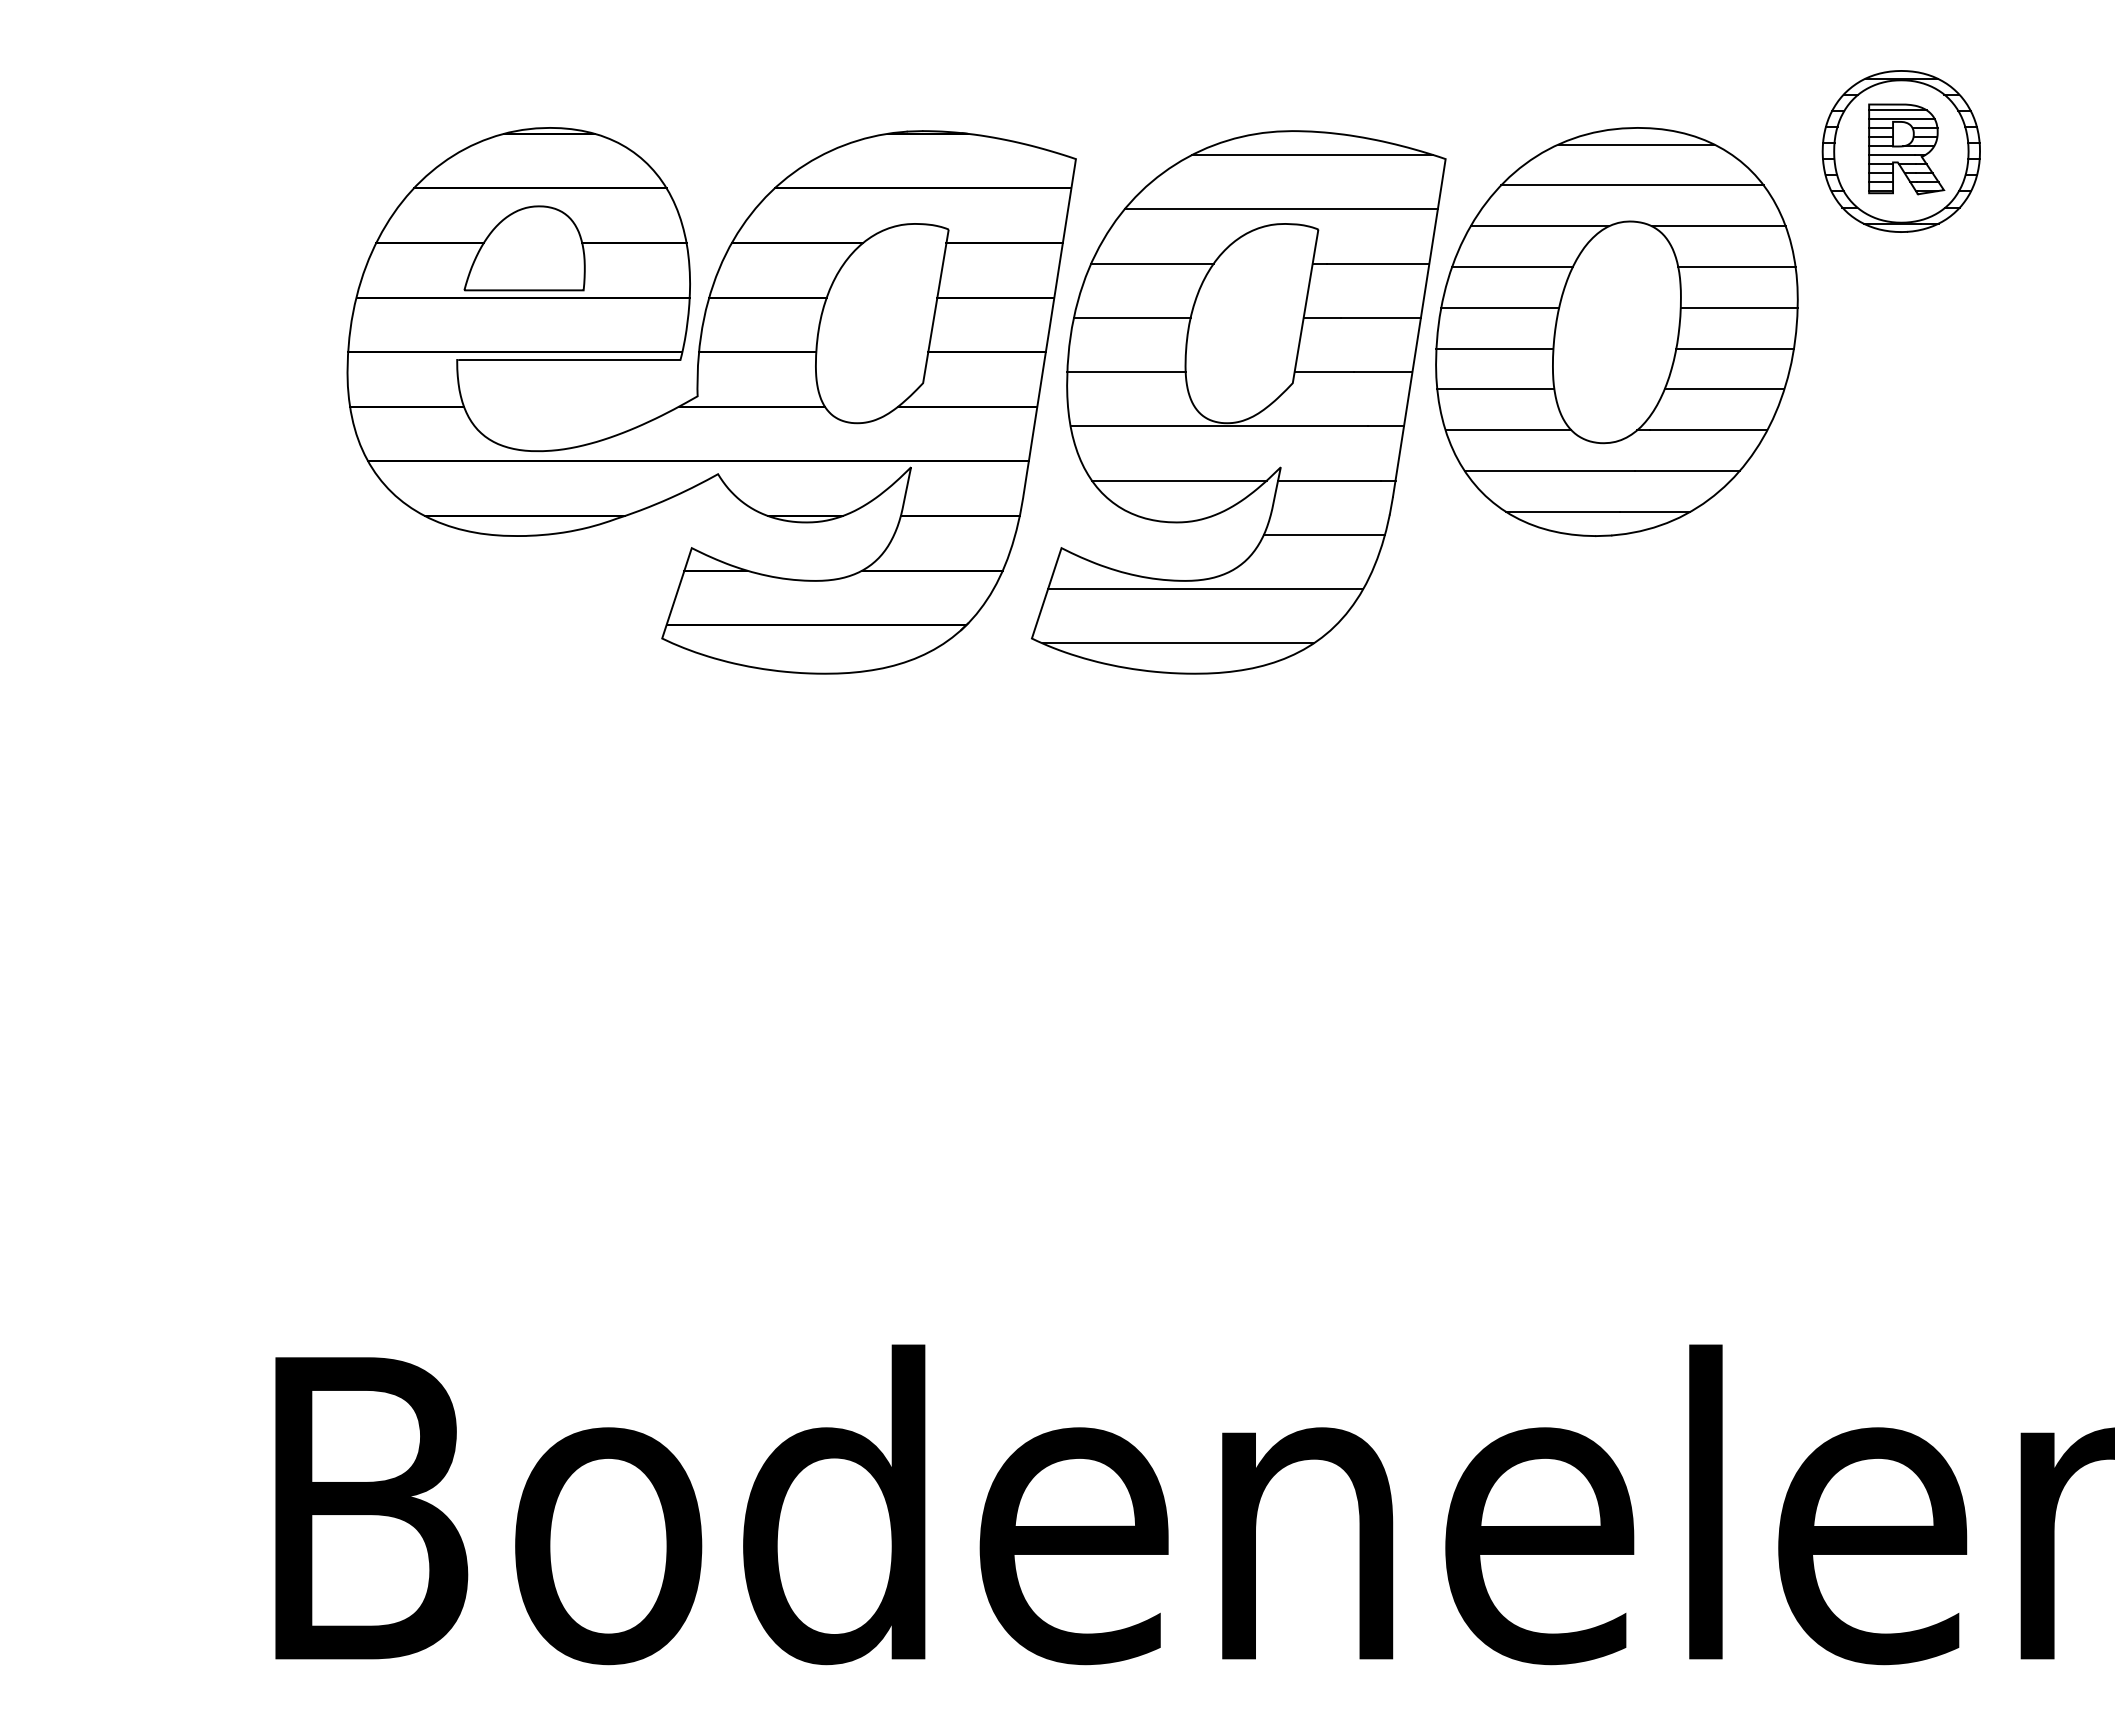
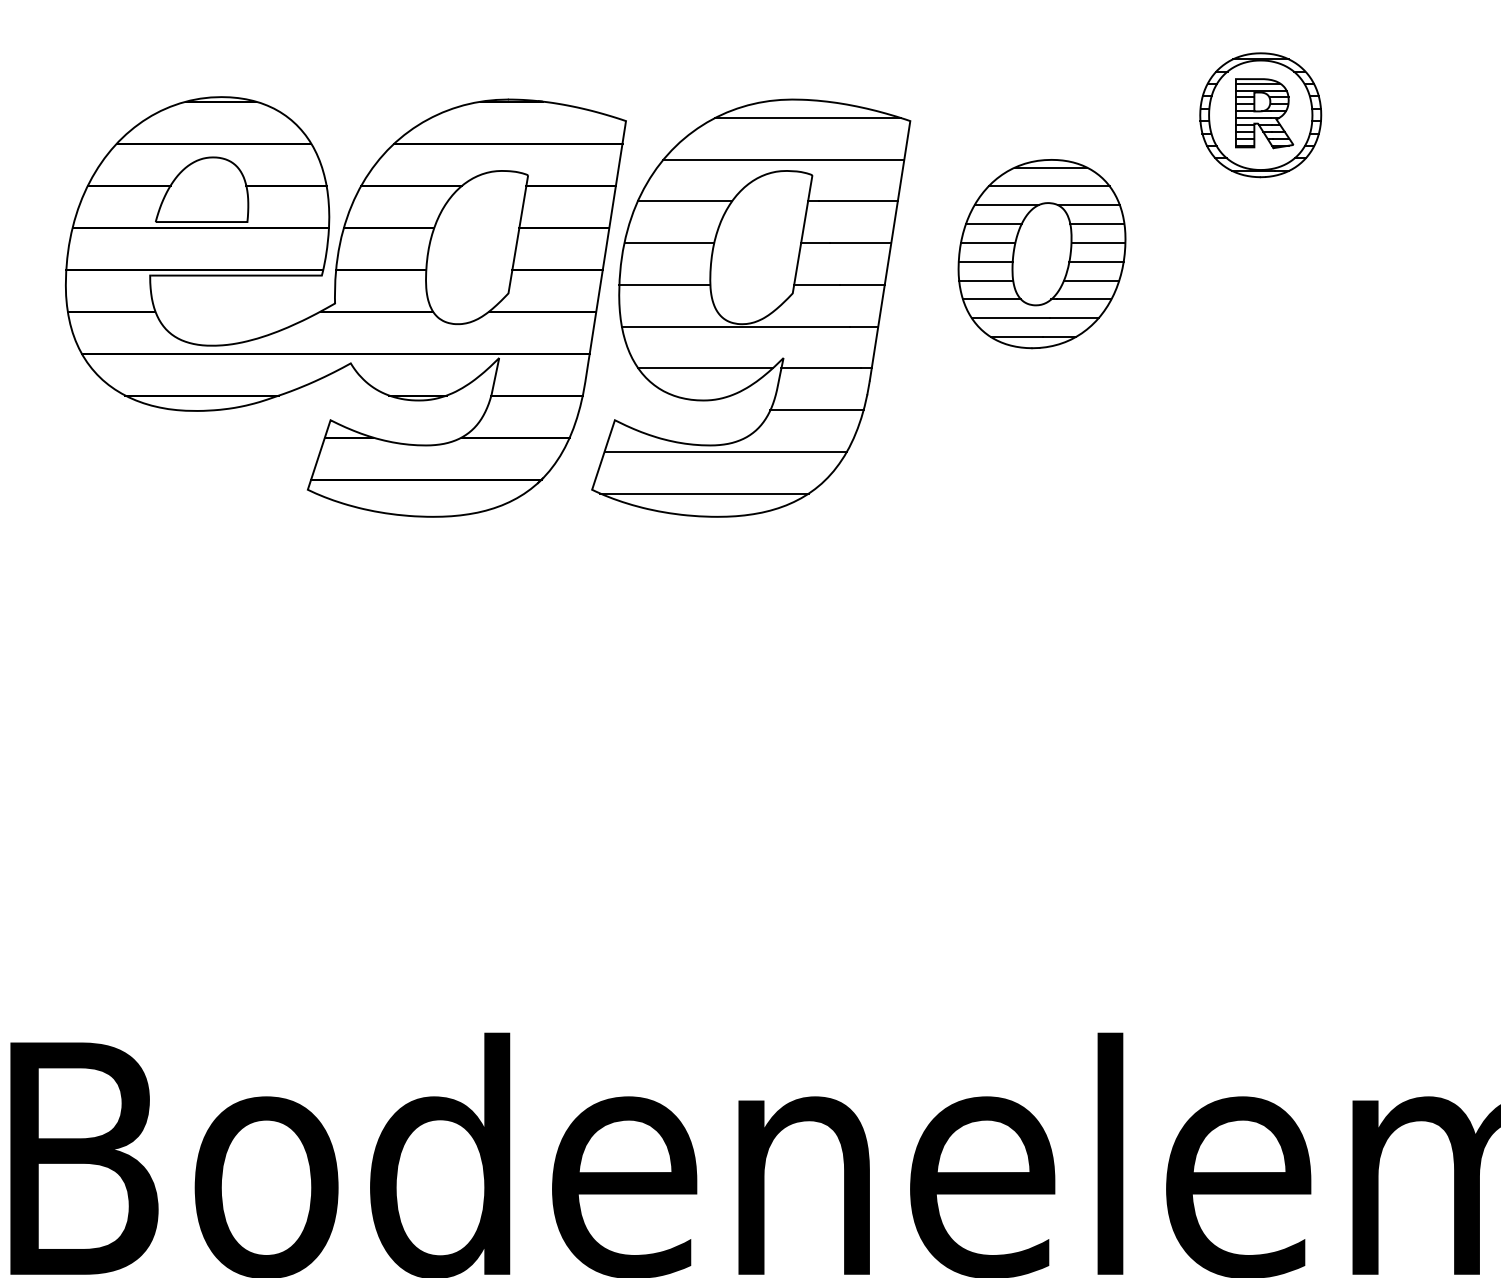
part: (1616, 331) -> (1041, 253), size x0.6

